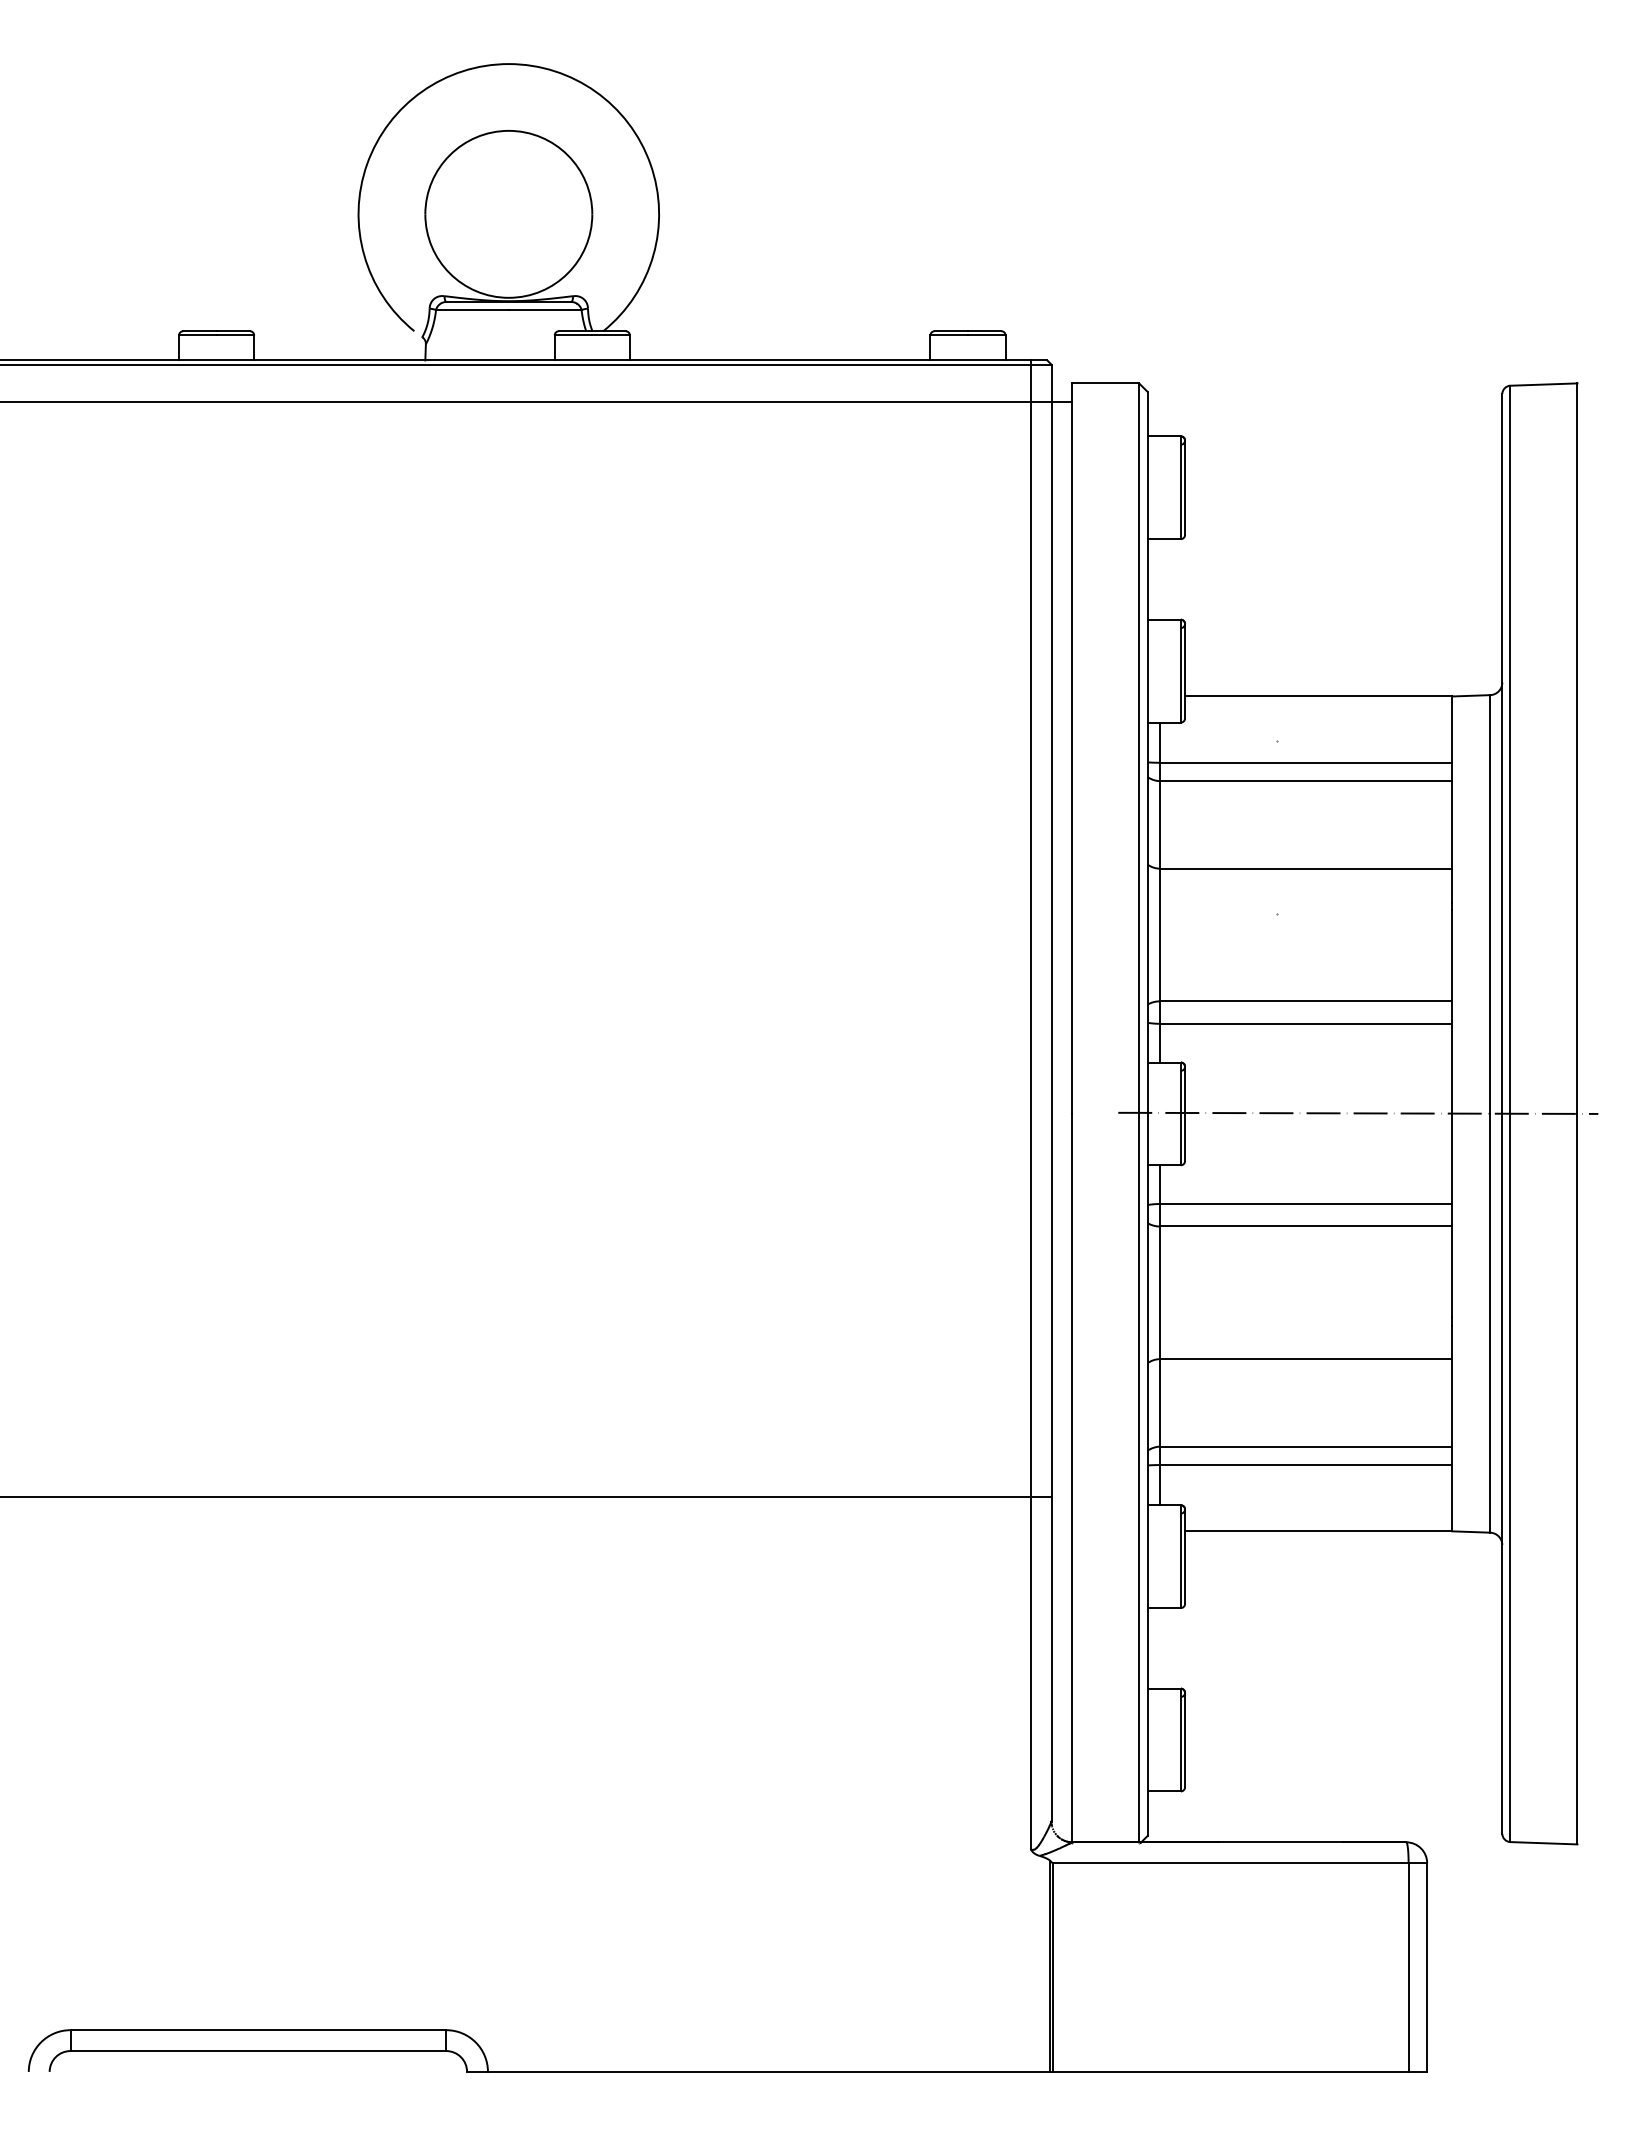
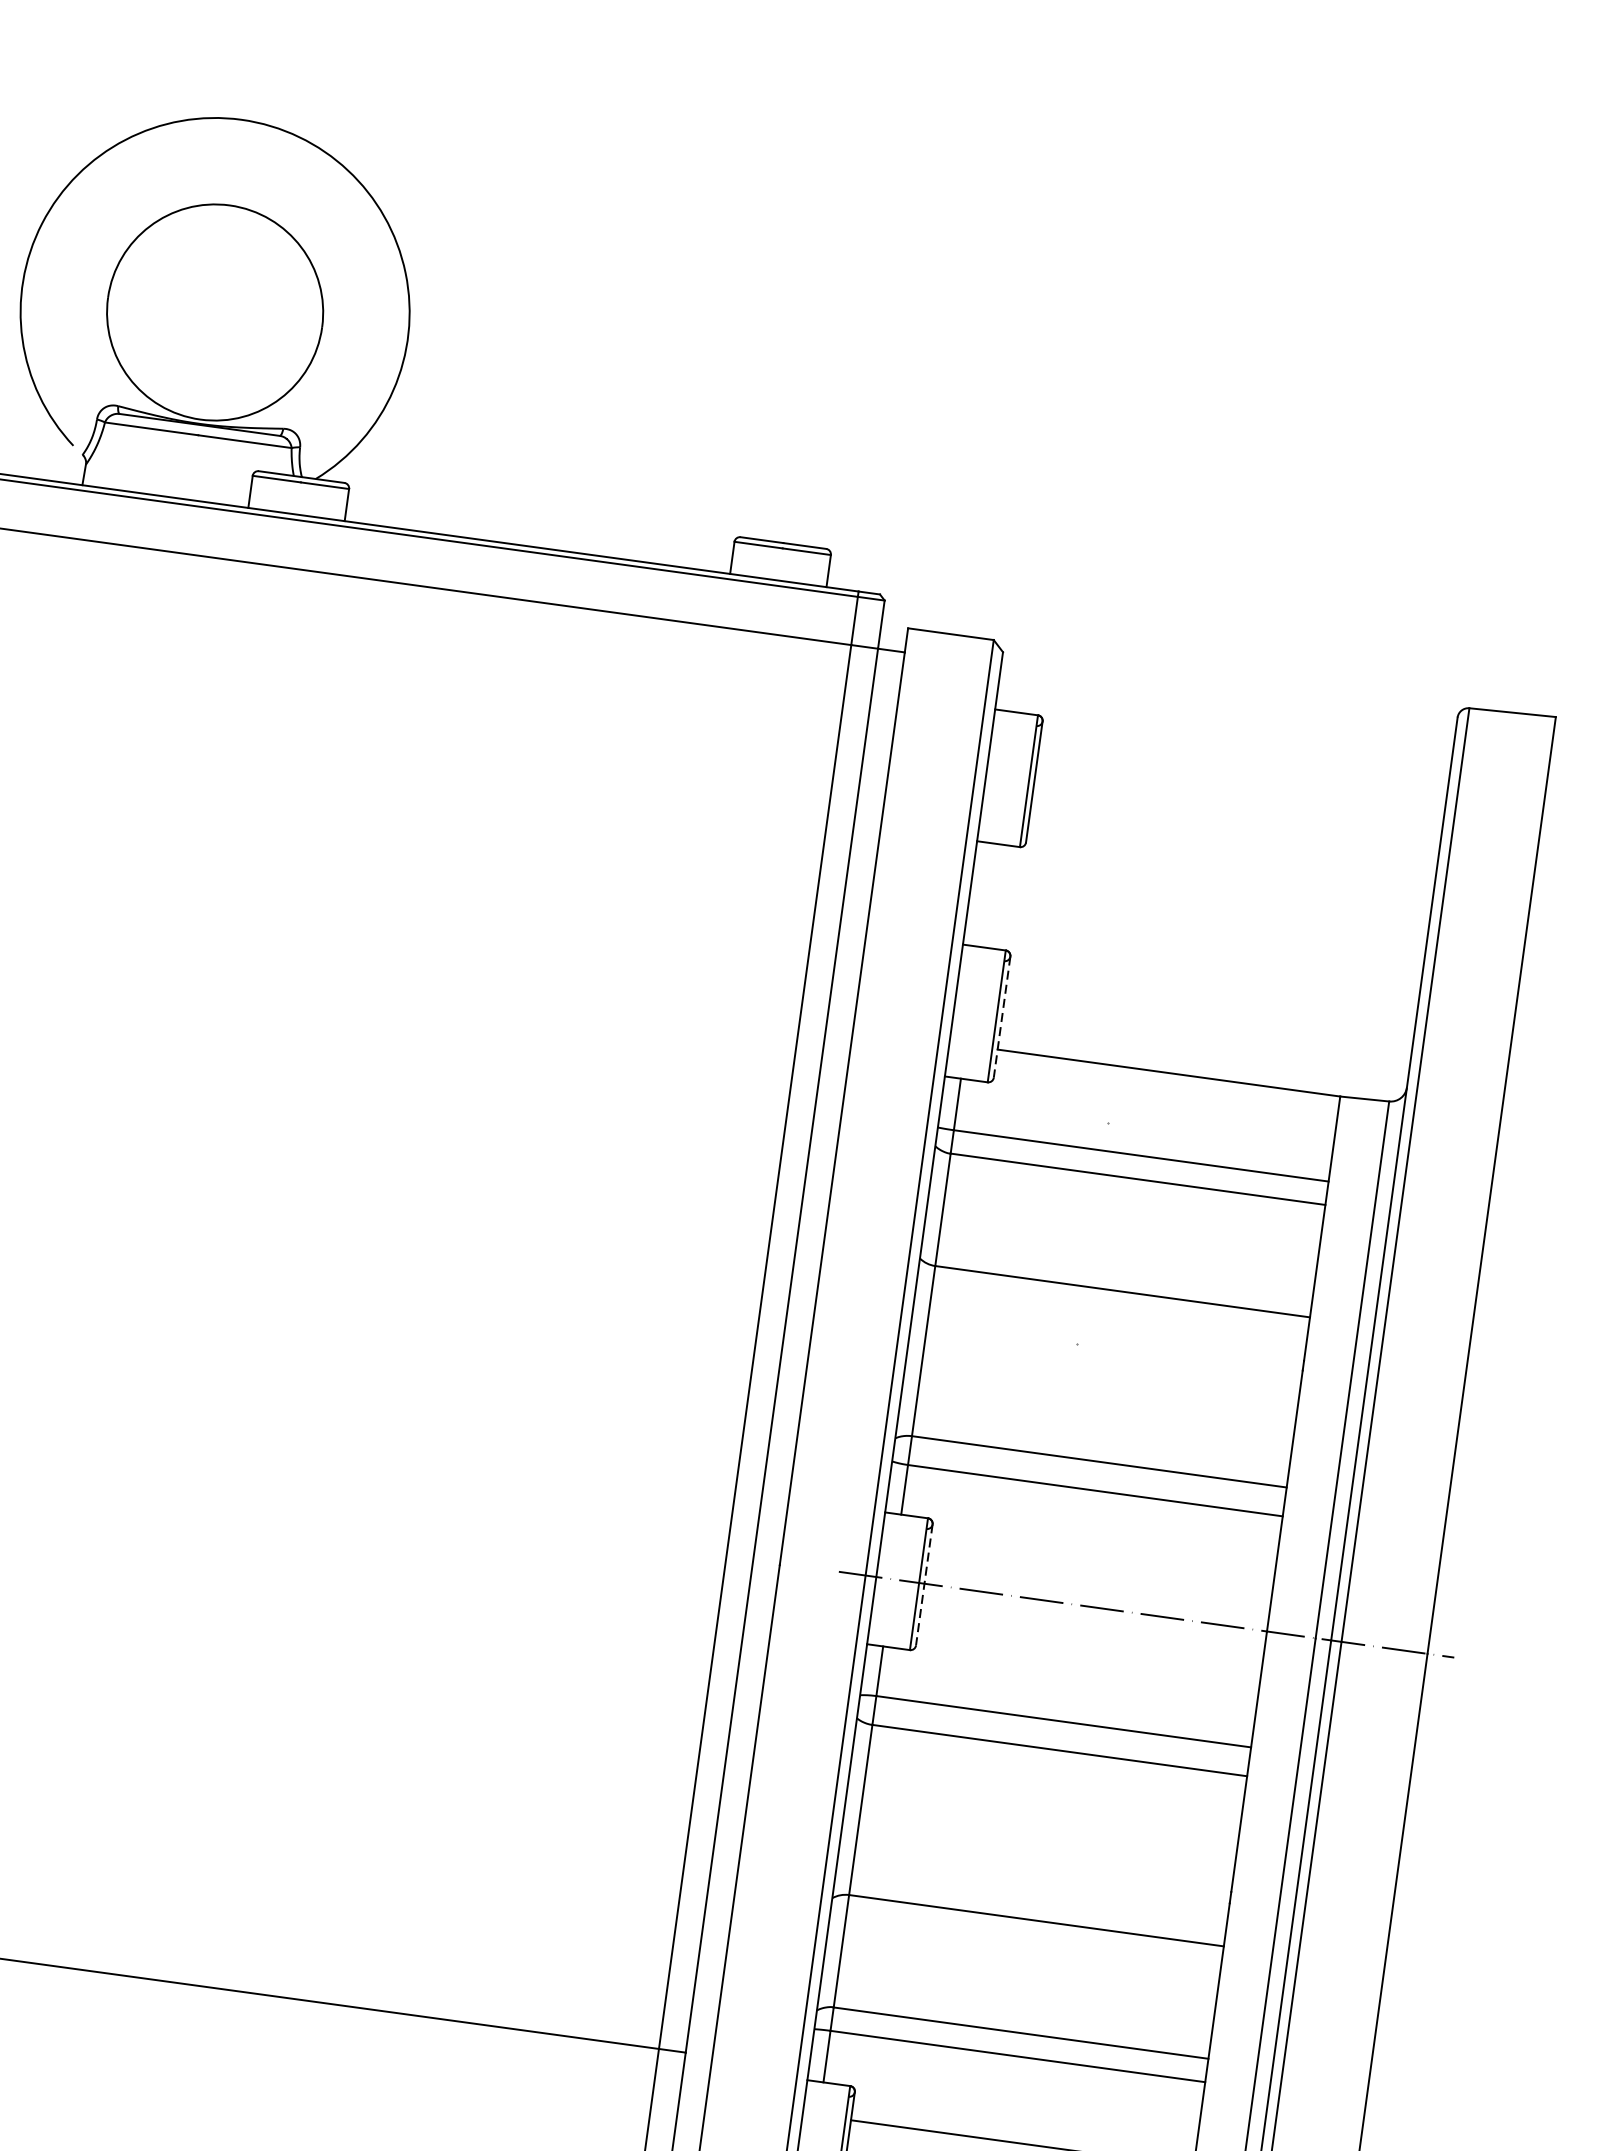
line: (1185, 671) -> (1002, 1017), solid -> dashed
line: (1185, 1114) -> (924, 1585), solid -> dashed

